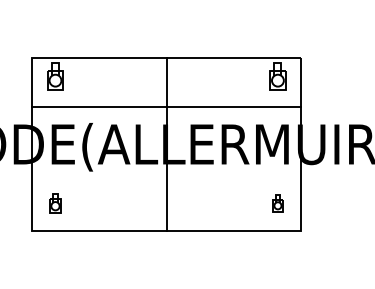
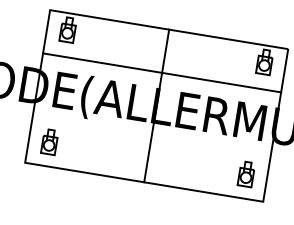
part: (55, 203) -> (49, 142), size x1.43
part: (277, 203) -> (246, 174), size x1.67

